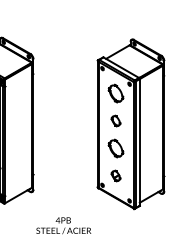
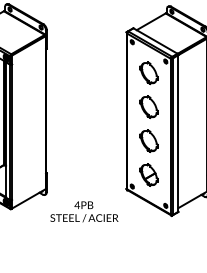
part: (115, 120) -> (148, 106), size x1.67
part: (115, 175) -> (148, 174), size x1.67
text: (63, 225) -> (84, 211), moved

